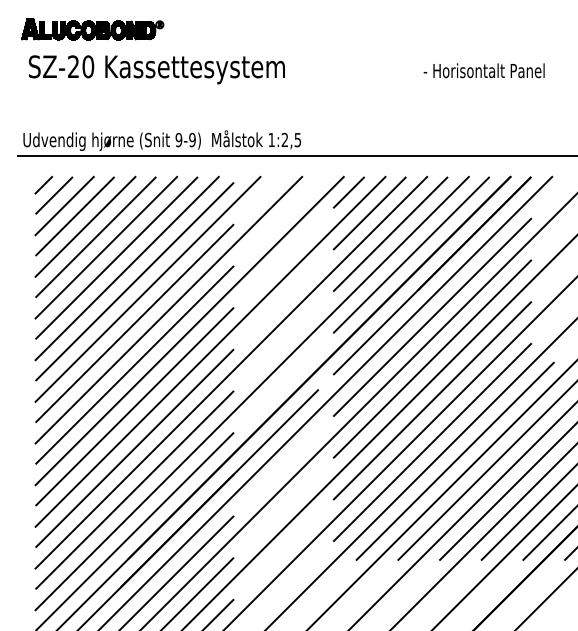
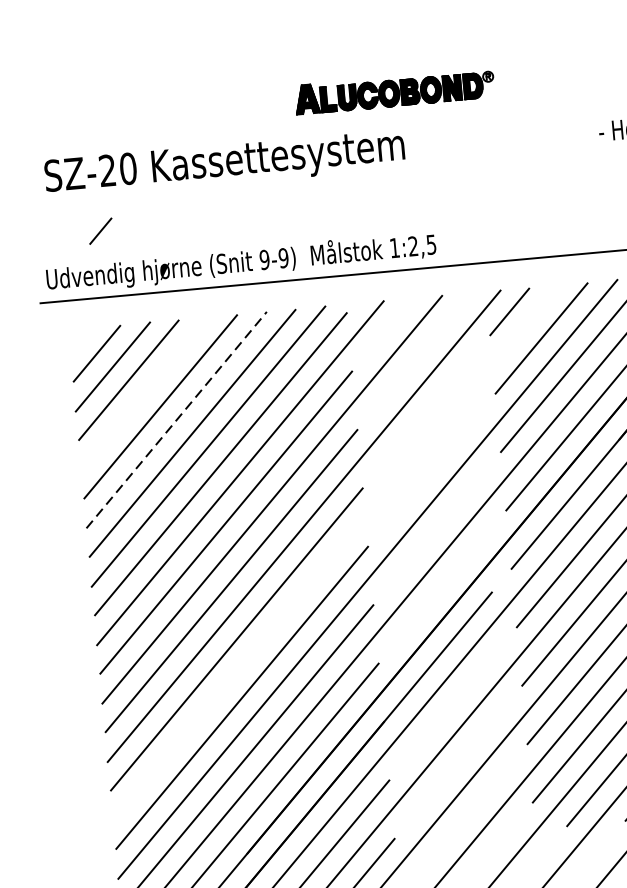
part: (92, 28) -> (394, 90), moved
line: (43, 185) -> (100, 231), moved
line: (85, 226) -> (144, 393), removed
line: (106, 247) -> (176, 419), solid -> dashed
line: (210, 351) -> (335, 552), removed

